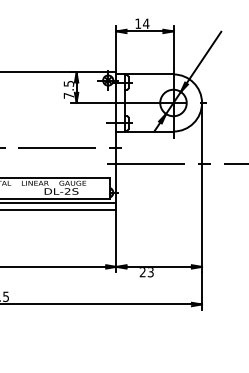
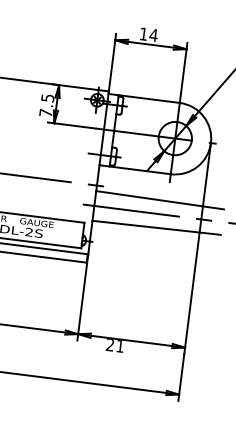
line: (167, 152) -> (160, 199), added
line: (167, 175) -> (156, 228), added
text: (150, 272) -> (119, 346), 23 -> 21

